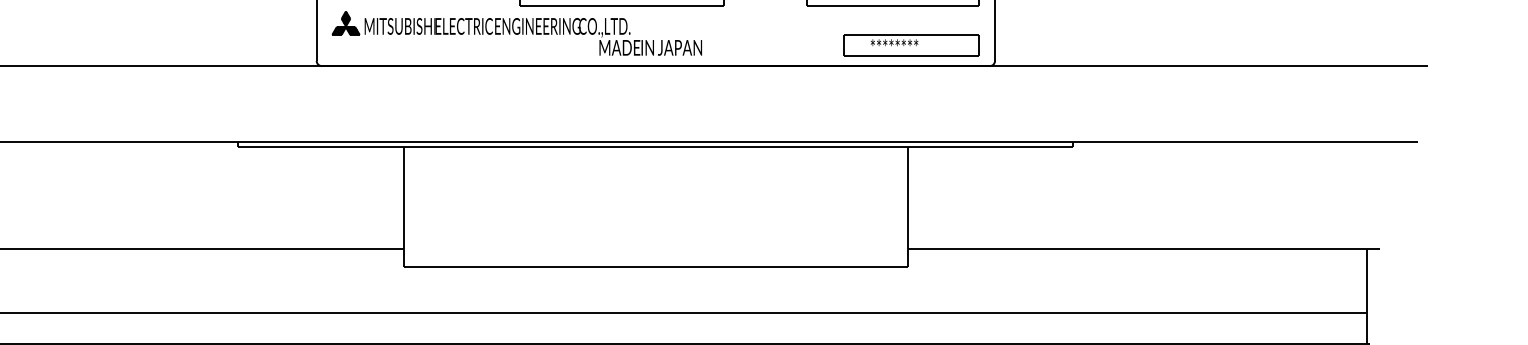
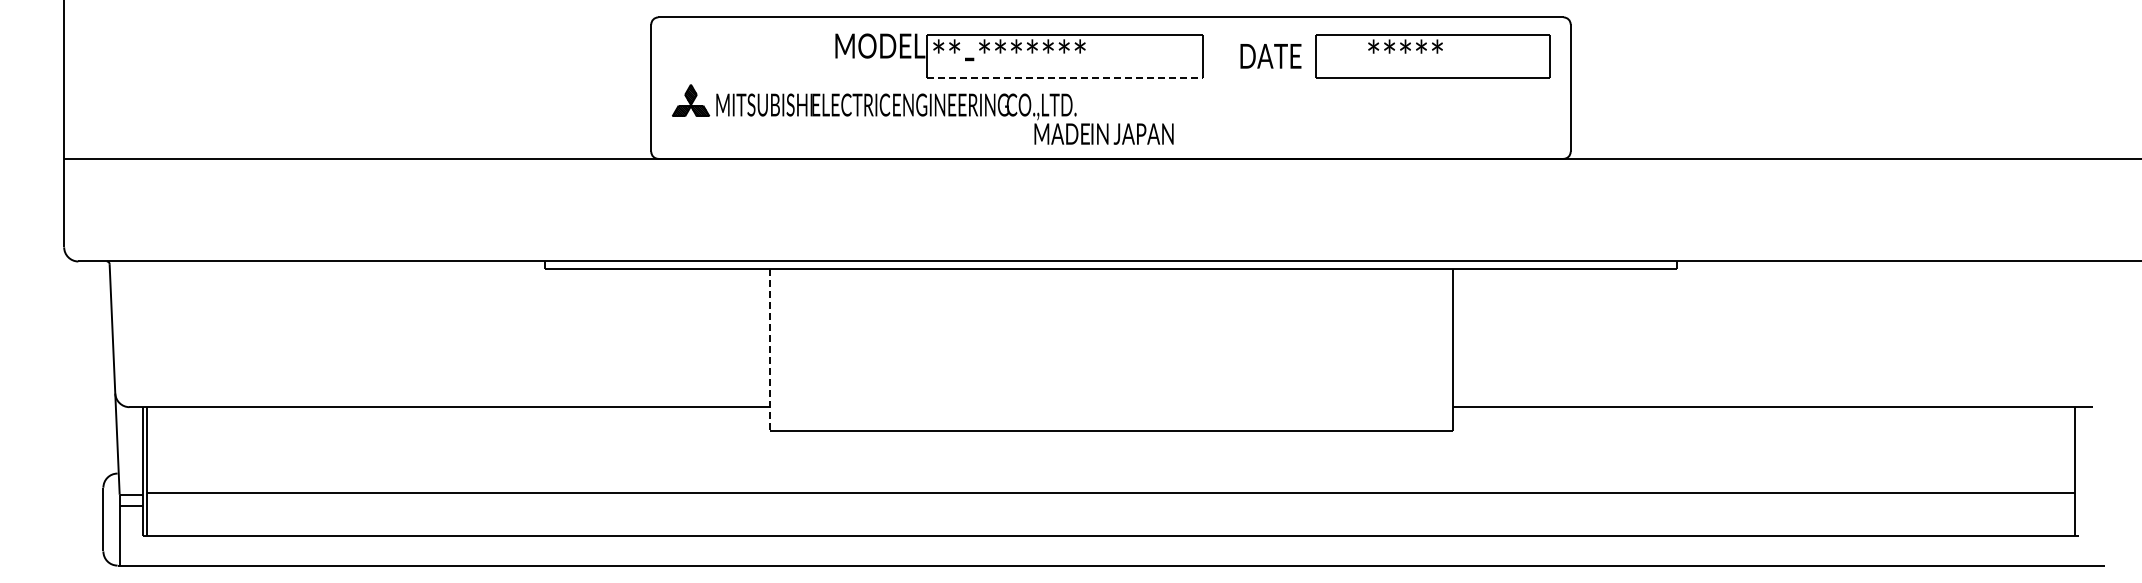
line: (622, 6) -> (1065, 77), solid -> dashed
part: (911, 45) -> (1457, 130), removed
line: (403, 207) -> (769, 350), solid -> dashed

